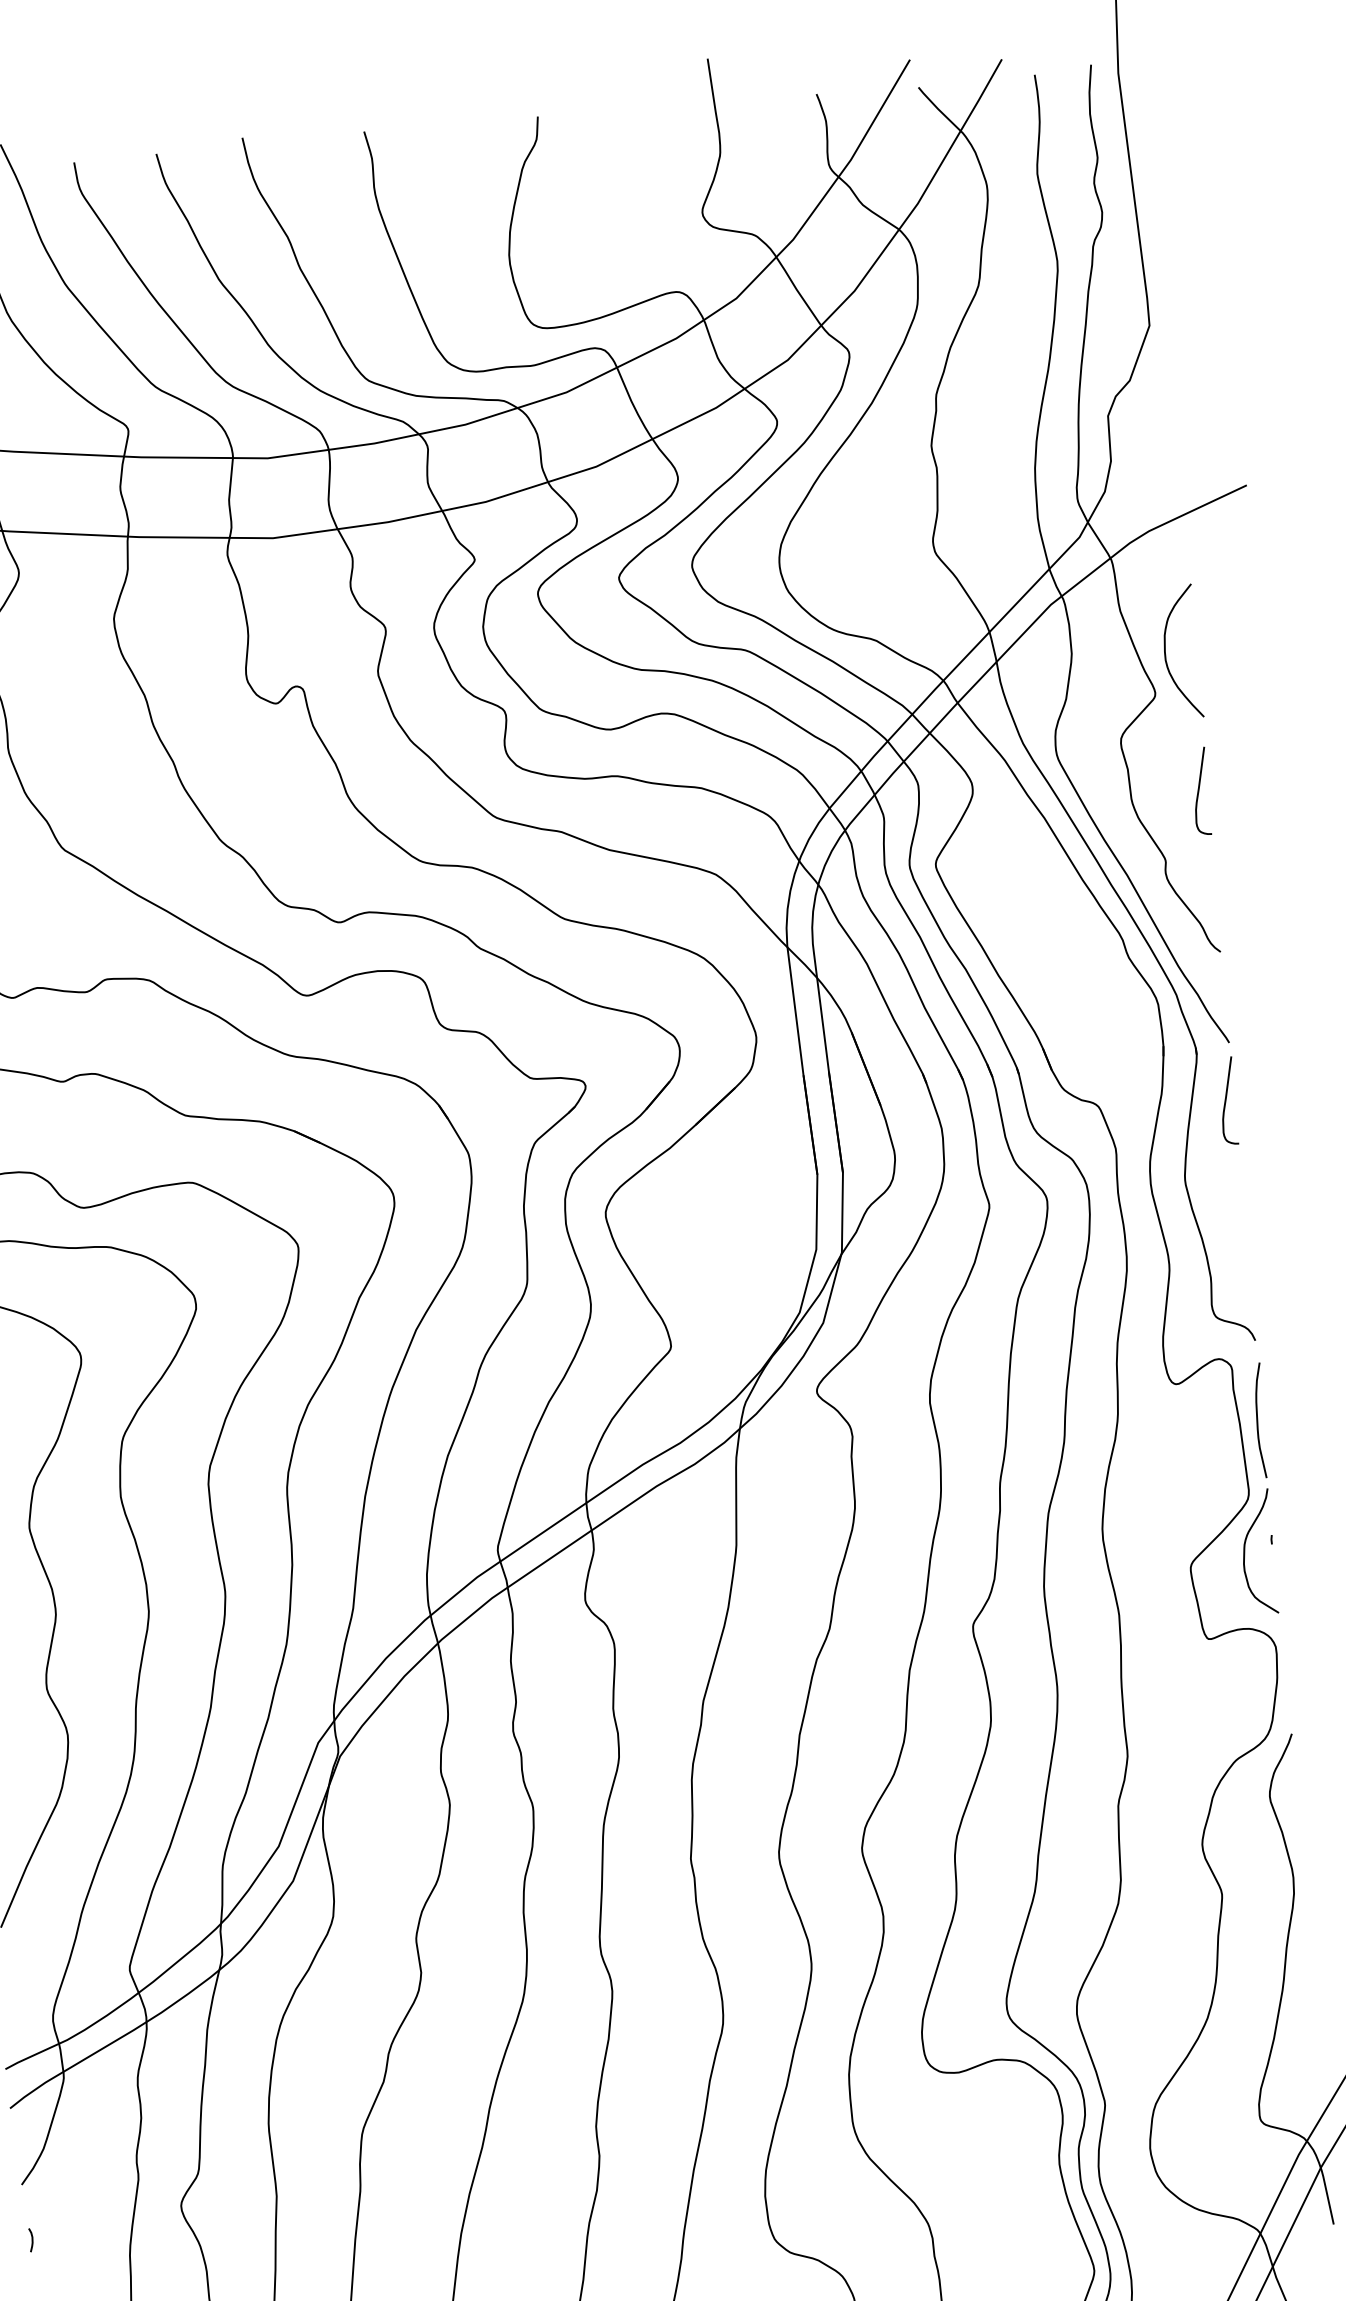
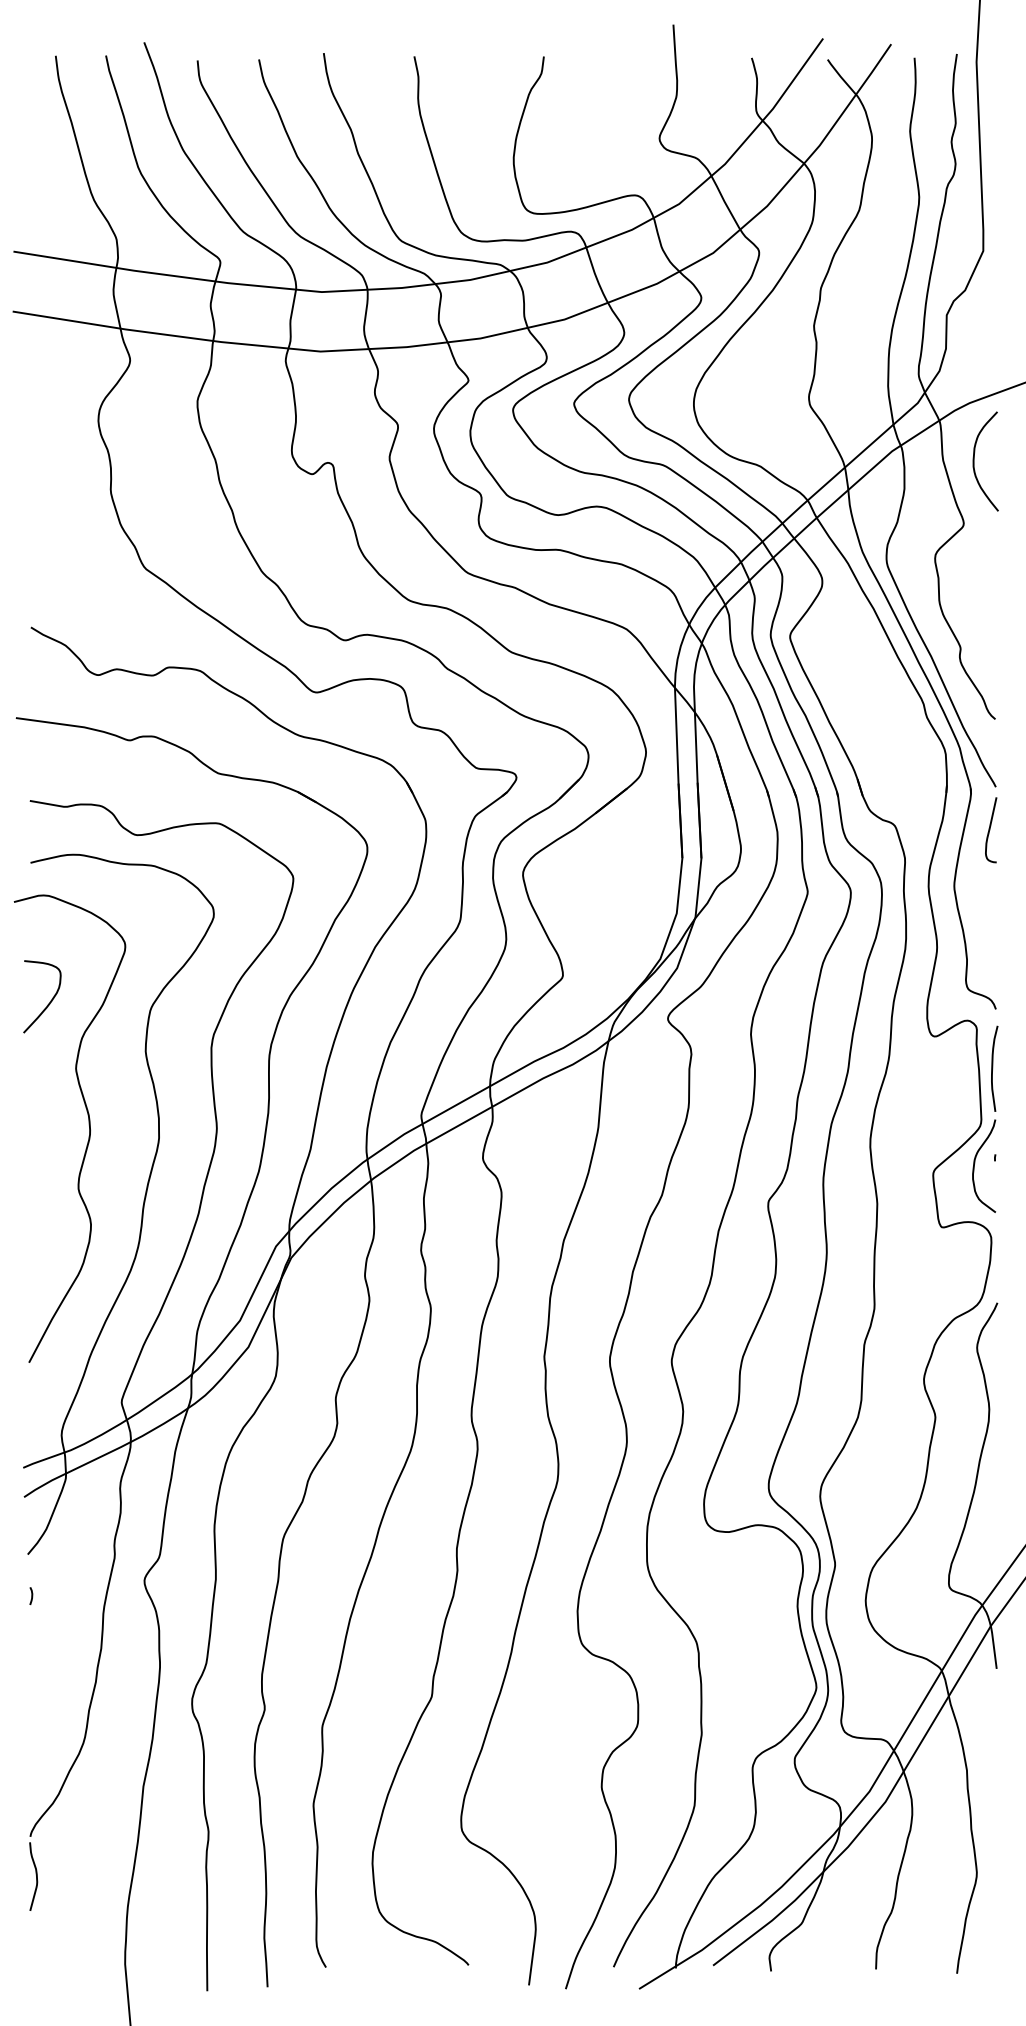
curve: (1166, 653) -> (974, 461), moved
curve: (1200, 791) -> (990, 599), removed

